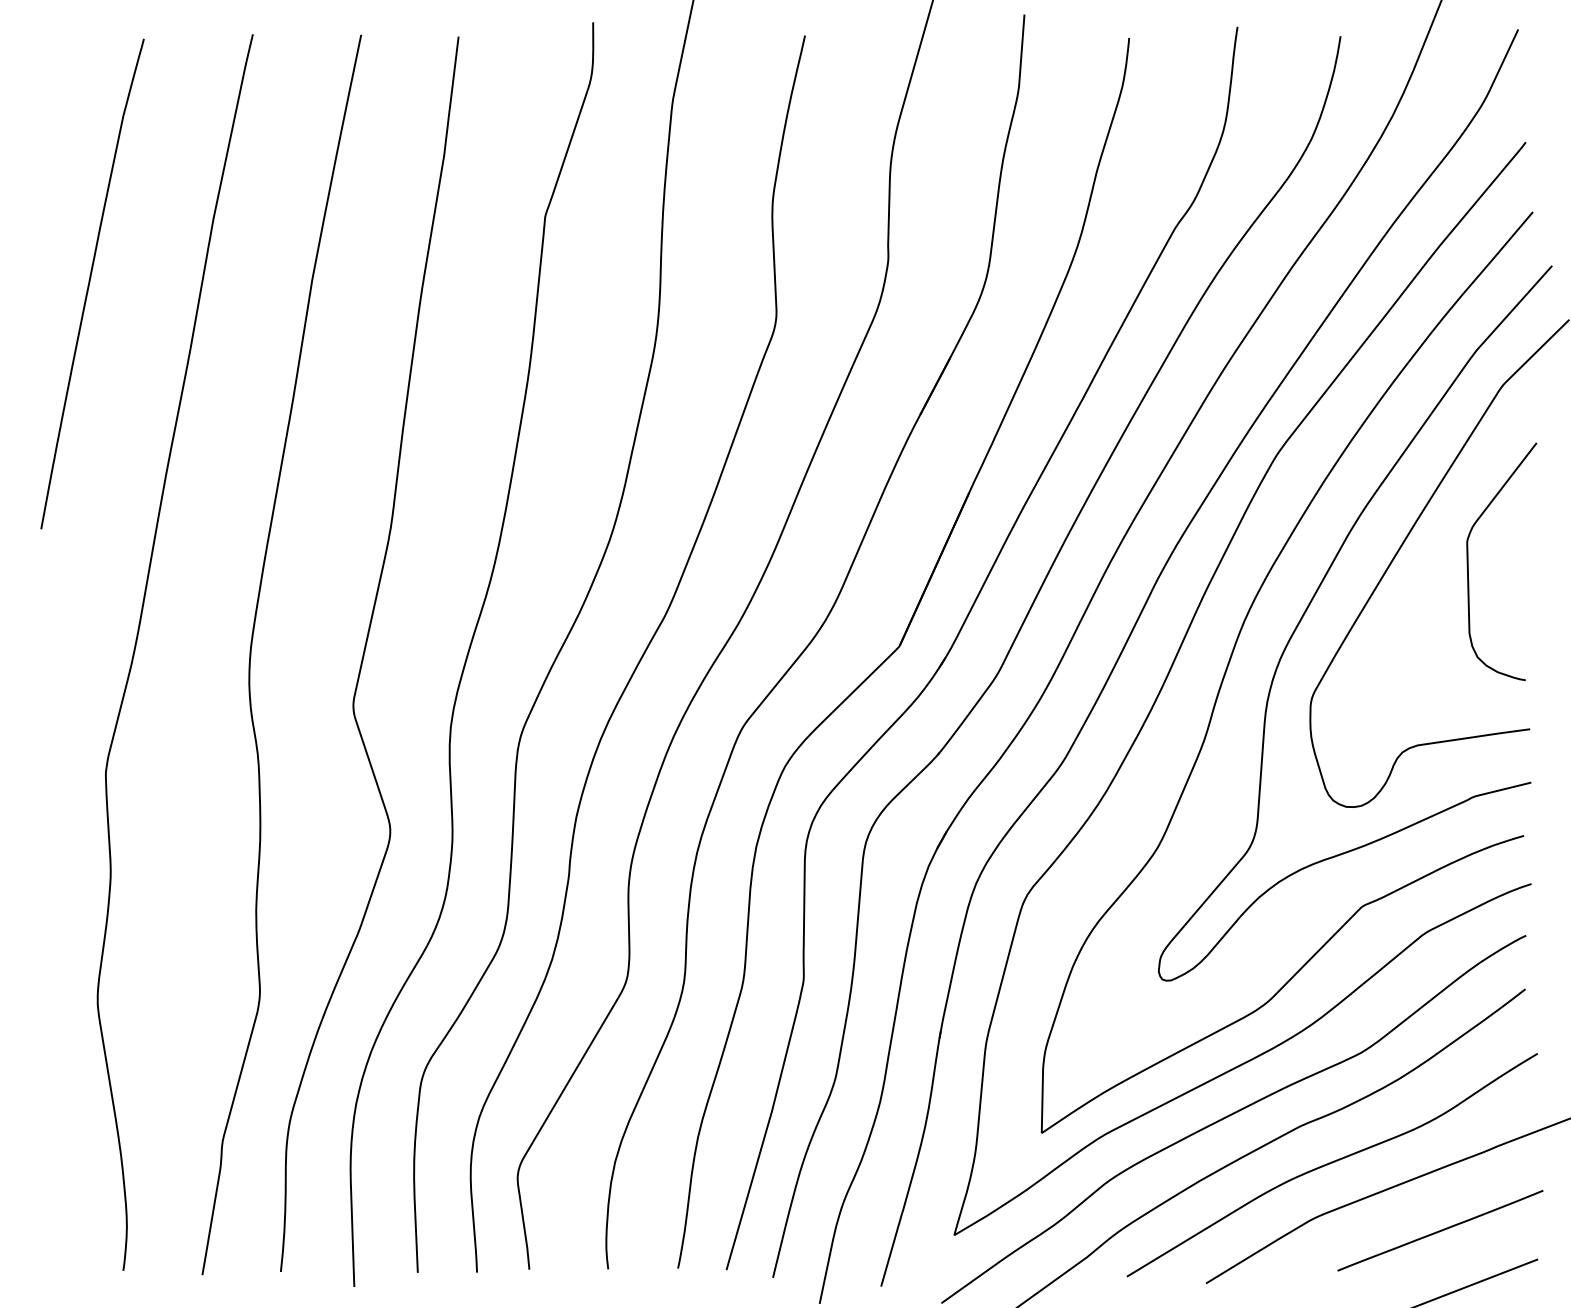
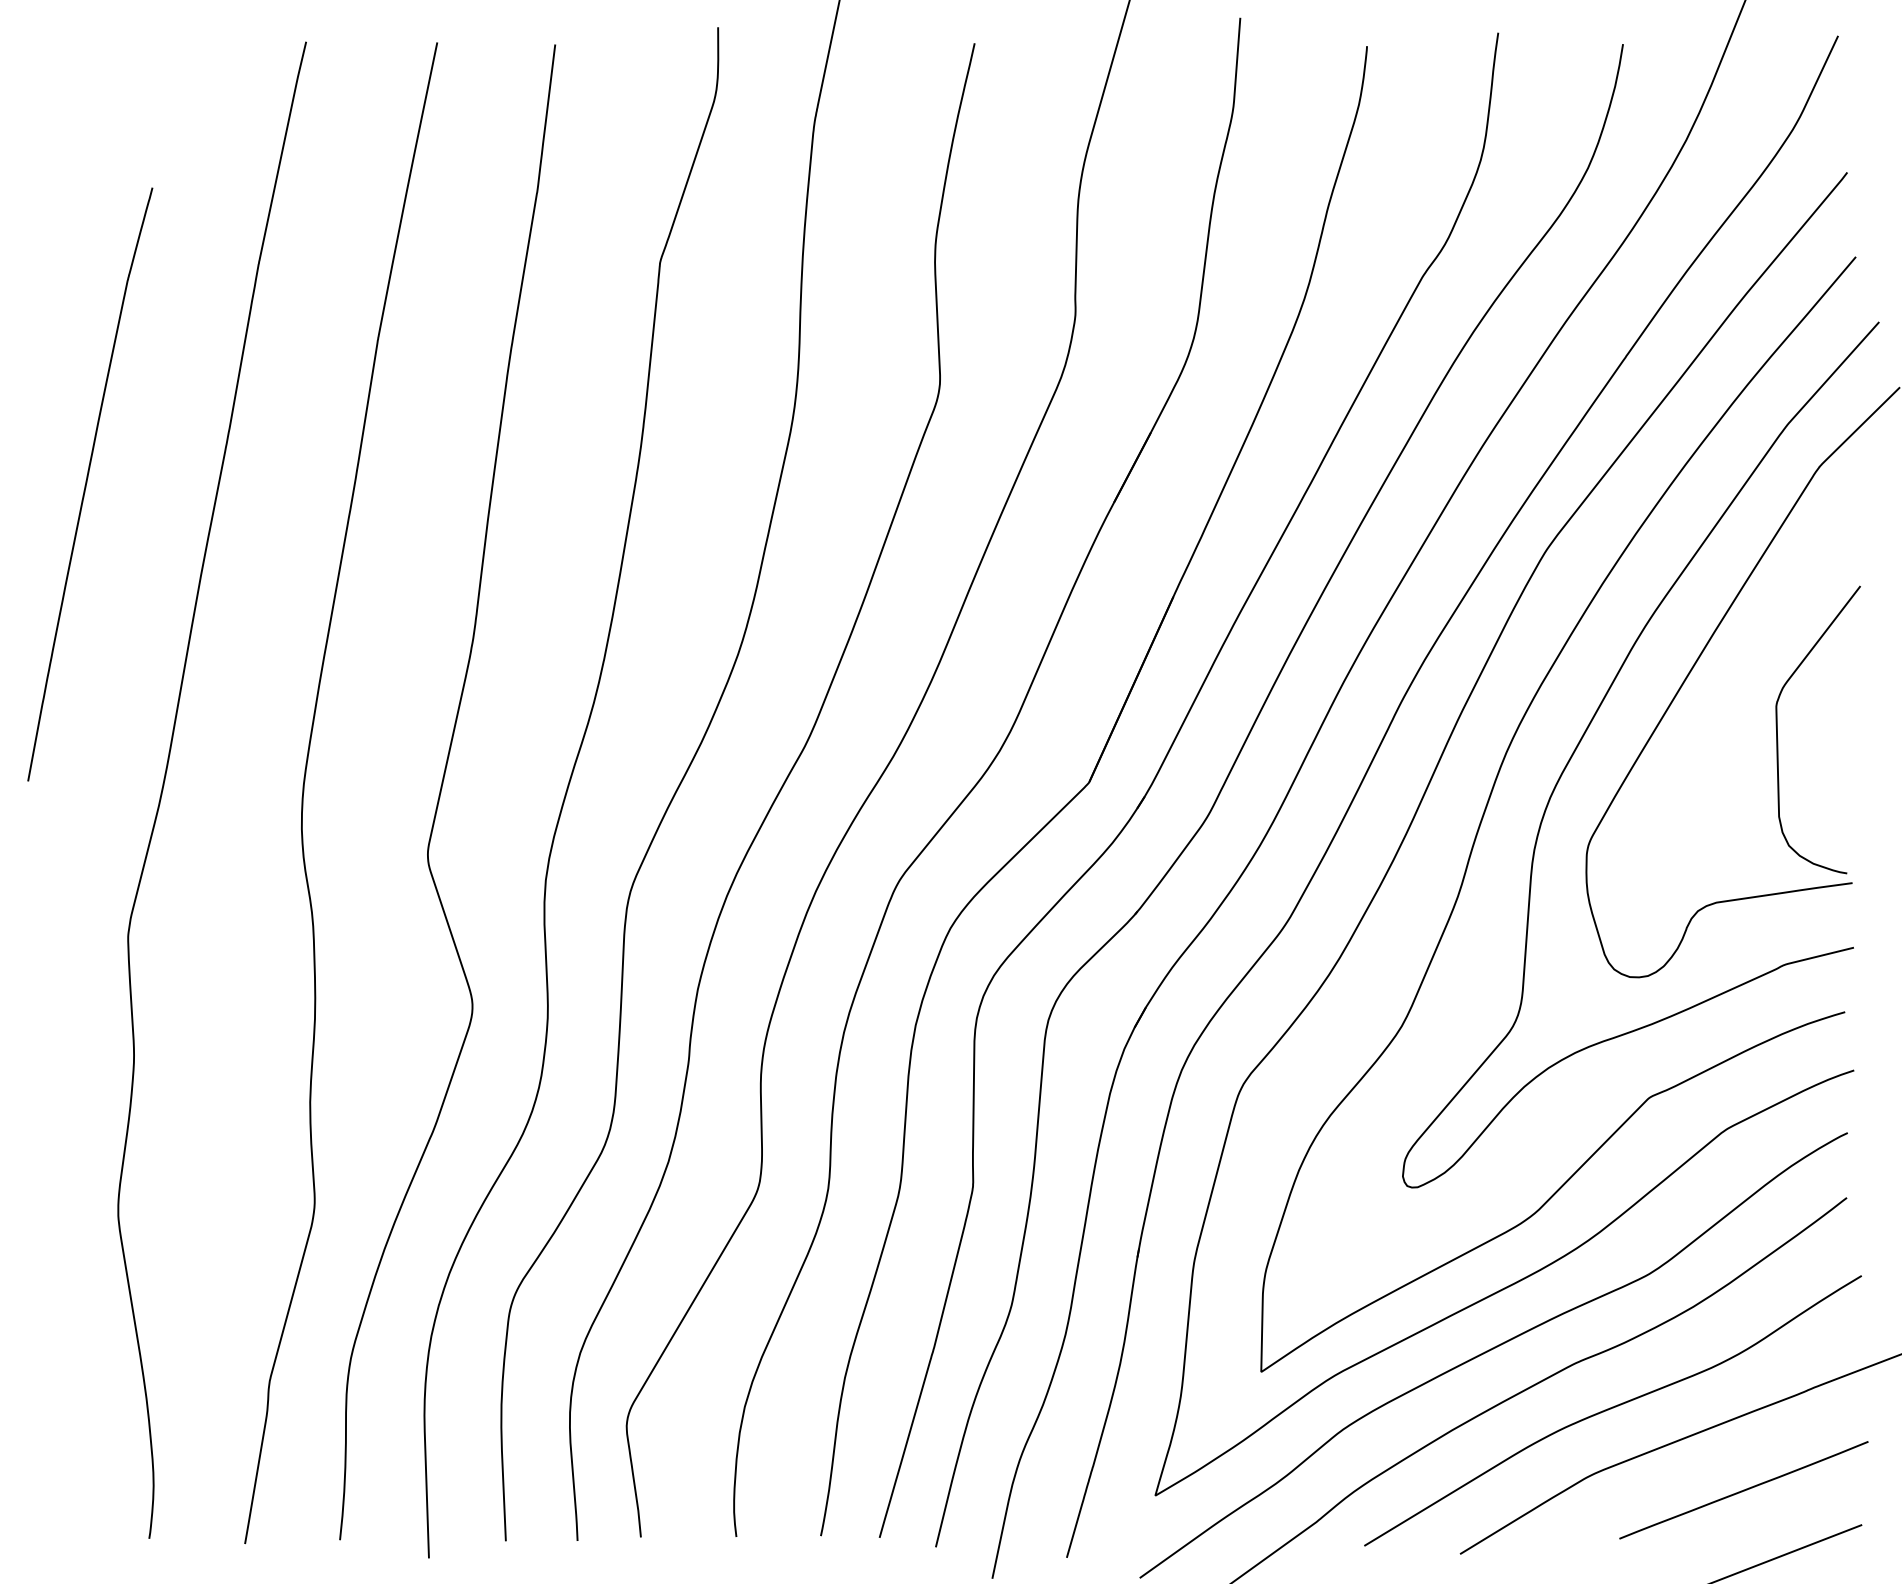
curve: (90, 282) -> (87, 482), moved
curve: (1468, 561) -> (1777, 729), moved

